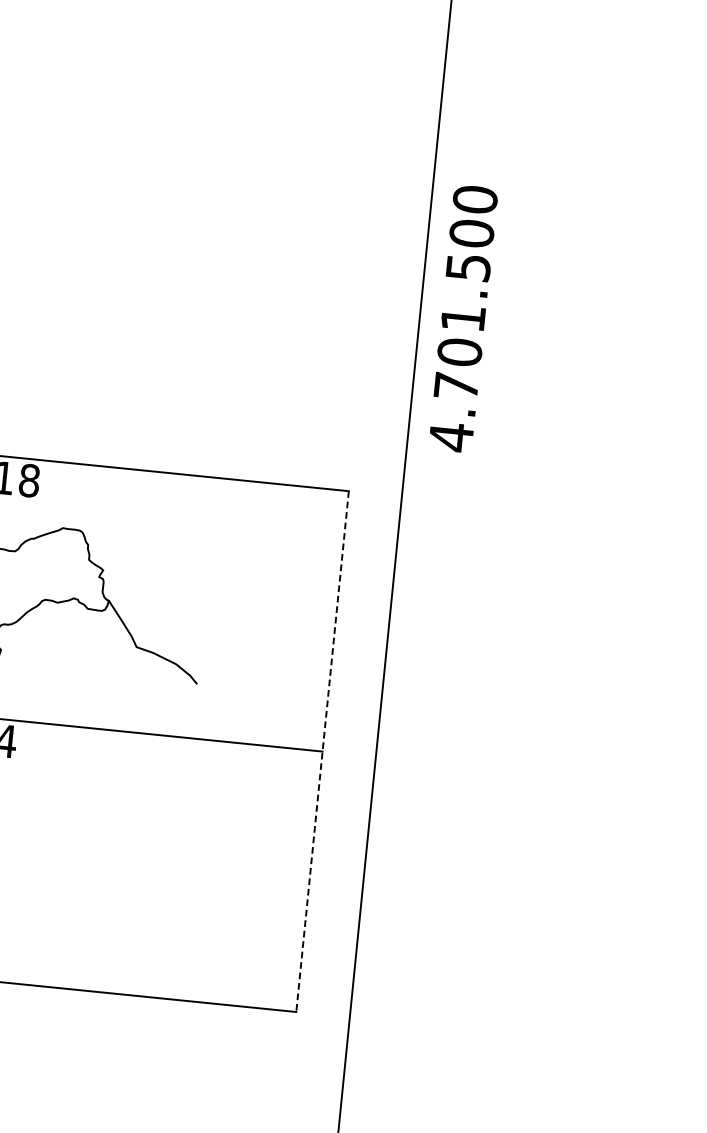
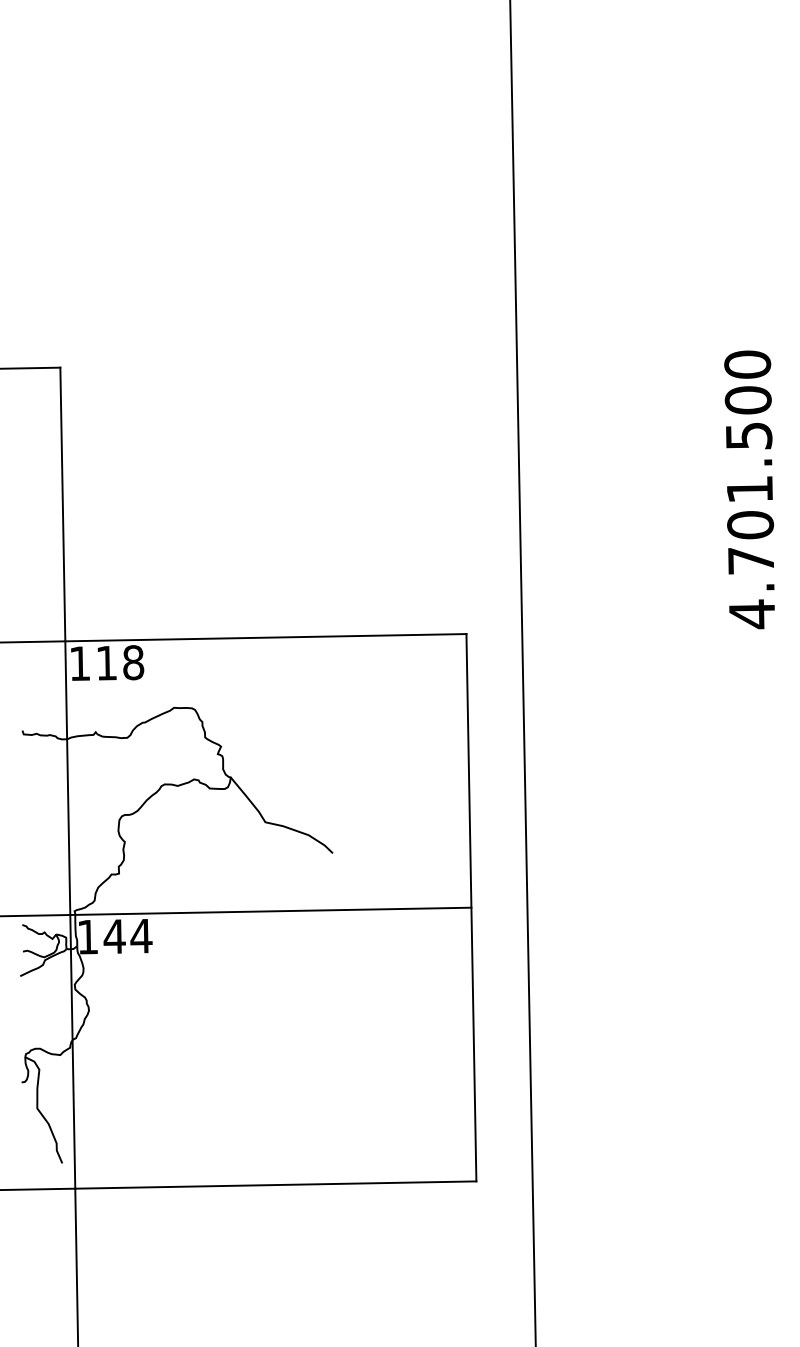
text: (462, 318) -> (749, 489), moved
line: (322, 751) -> (471, 907), dashed -> solid

